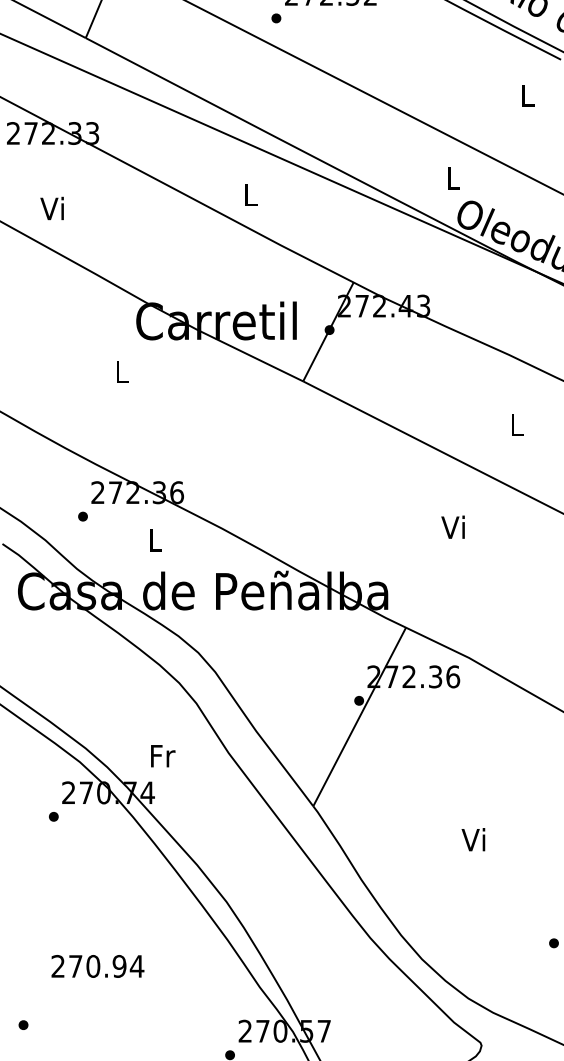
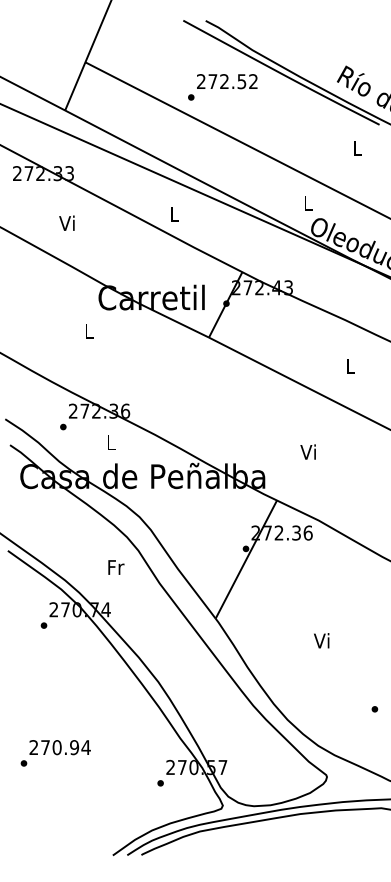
text: (51, 207) -> (66, 222), moved
text: (452, 526) -> (307, 451), moved
text: (163, 756) -> (116, 567), moved
text: (96, 966) -> (59, 747), moved

